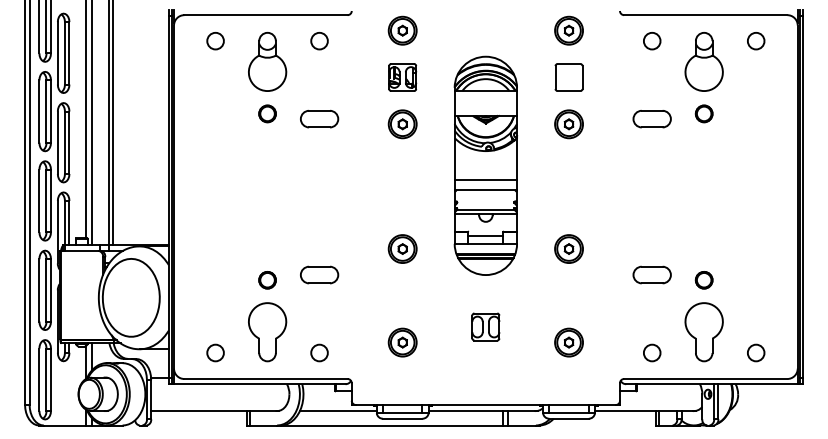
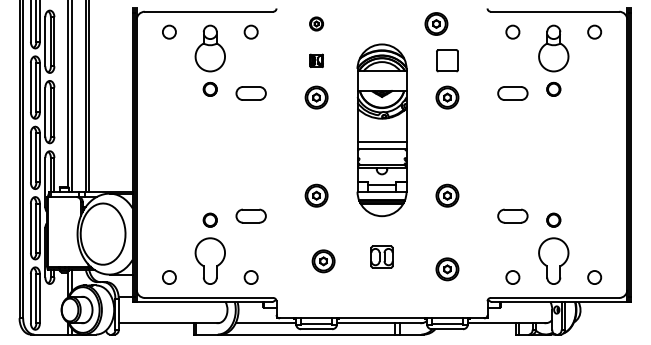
part: (402, 30) -> (316, 23), size x0.6
part: (569, 30) -> (436, 23), moved
part: (402, 77) -> (316, 60), size x0.6
part: (402, 342) -> (323, 261), moved

